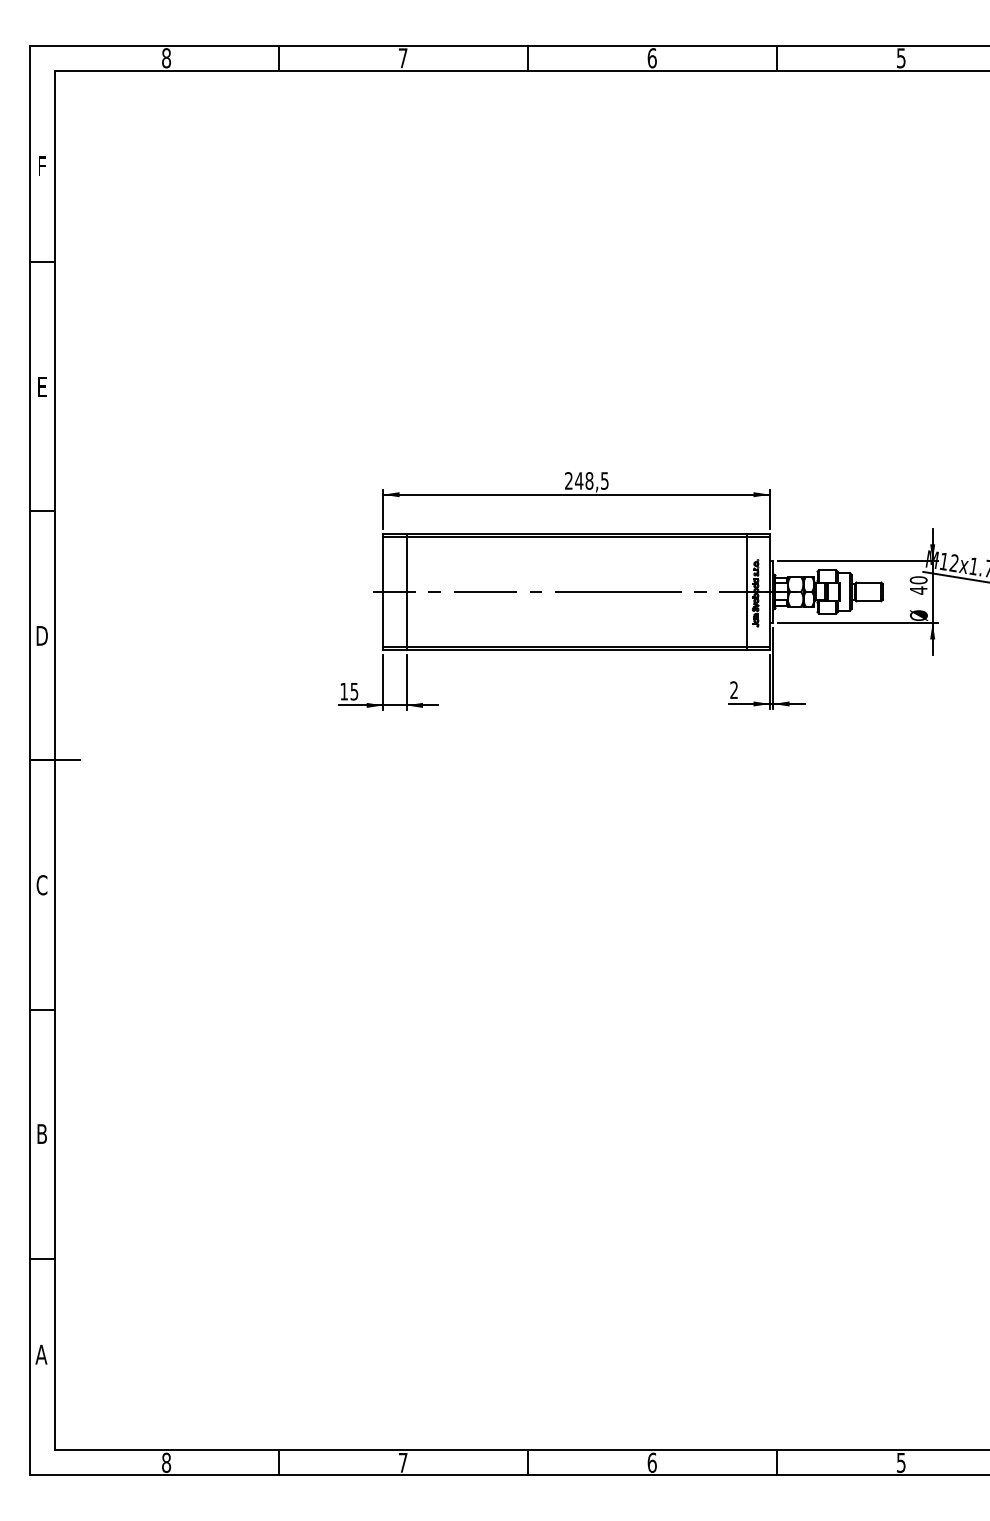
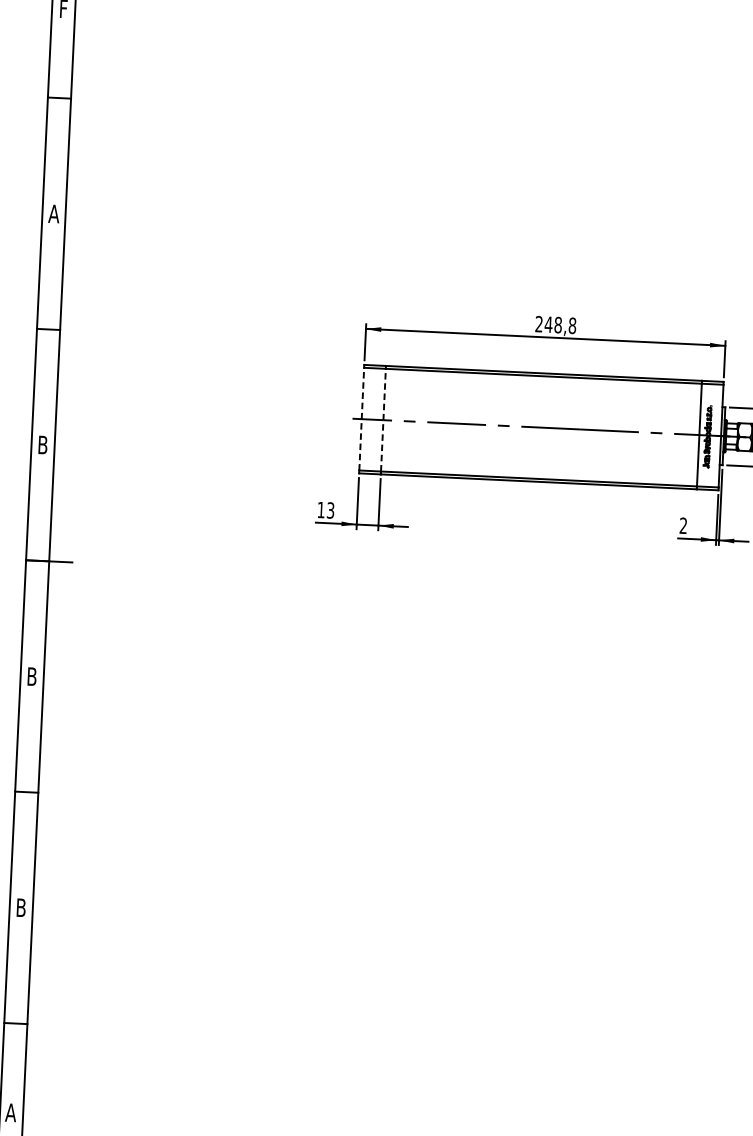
text: (42, 386) -> (54, 213), E -> A
text: (604, 480) -> (572, 325), 248,5 -> 248,8
line: (383, 591) -> (362, 418), solid -> dashed
line: (406, 591) -> (383, 419), solid -> dashed
text: (41, 635) -> (42, 444), D -> B
text: (354, 690) -> (330, 509), 15 -> 13
text: (41, 885) -> (31, 676), C -> B

